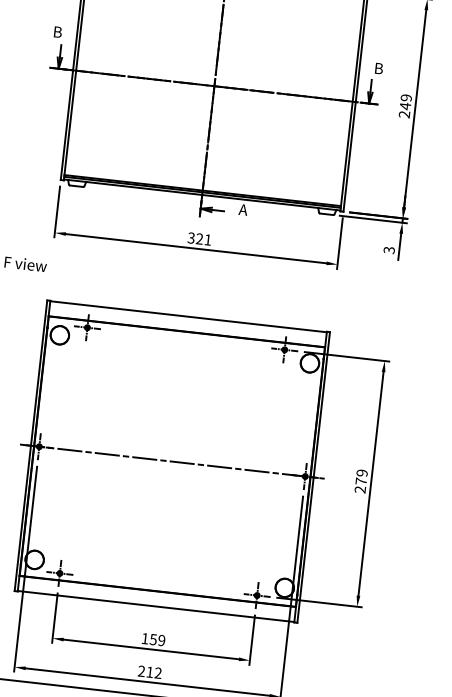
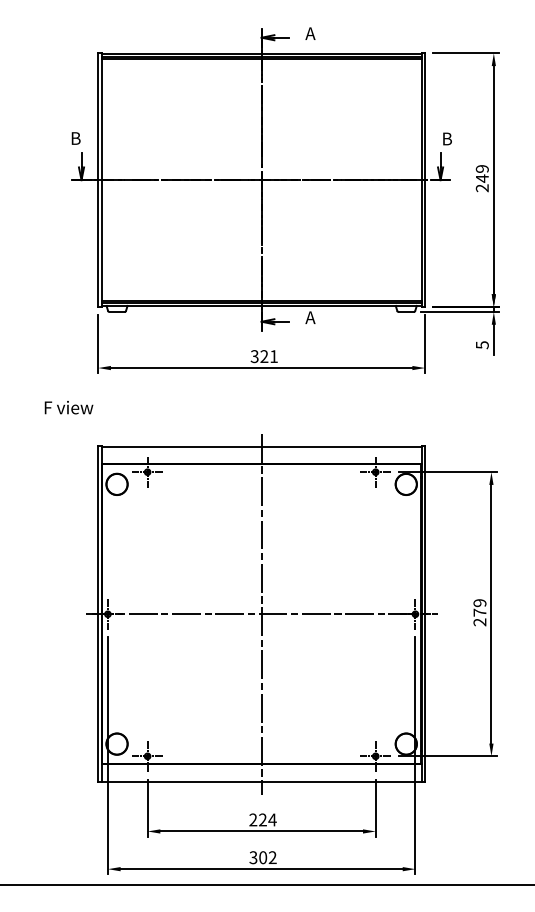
text: (388, 249) -> (481, 344), 3 -> 5
line: (172, 461) -> (261, 614), added
text: (153, 639) -> (262, 819), 159 -> 224
text: (145, 671) -> (258, 857), 212 -> 302

